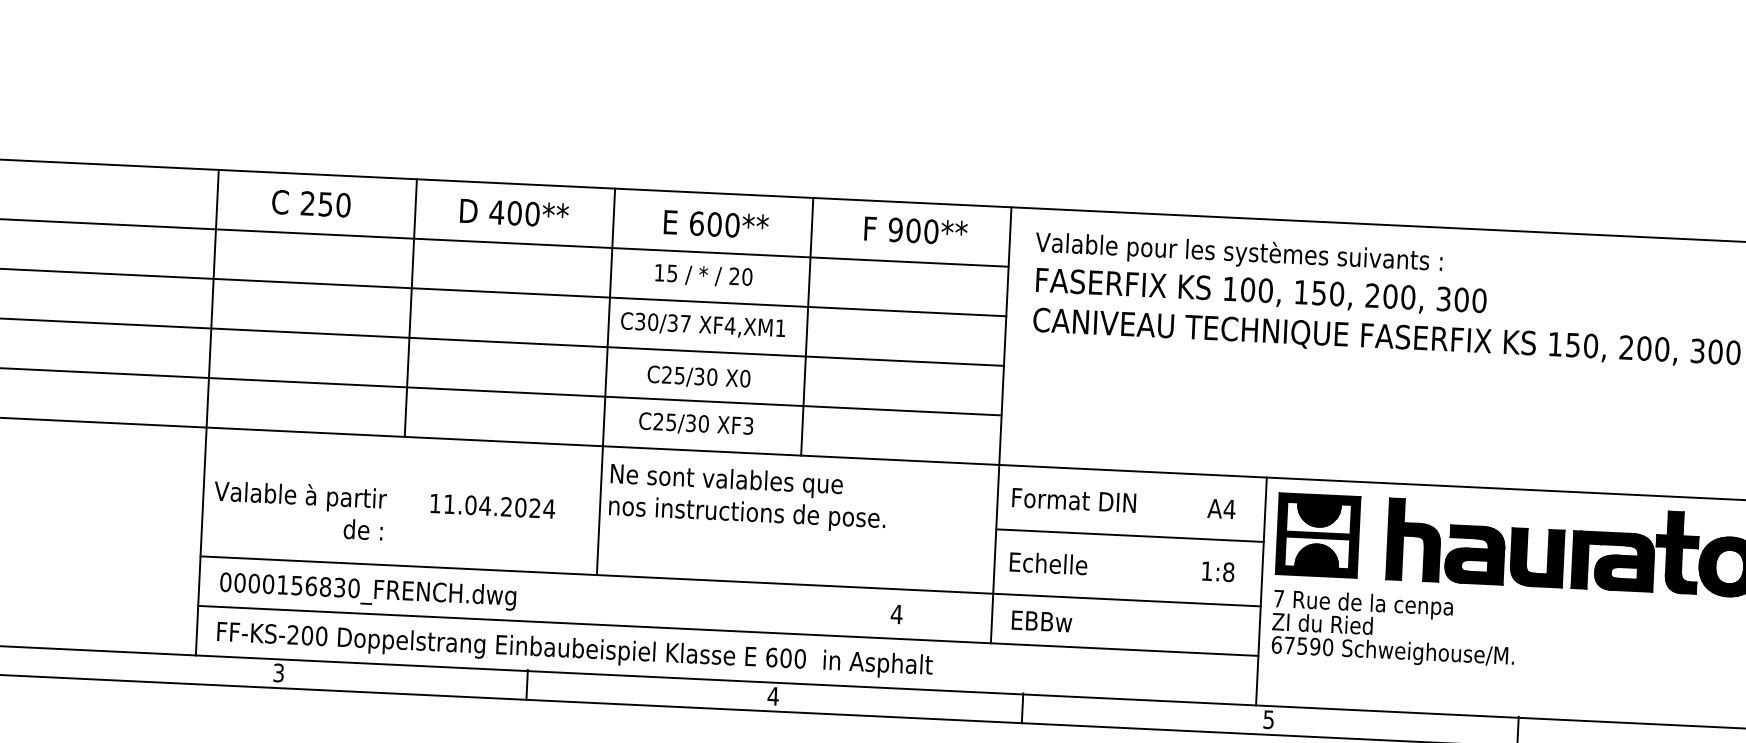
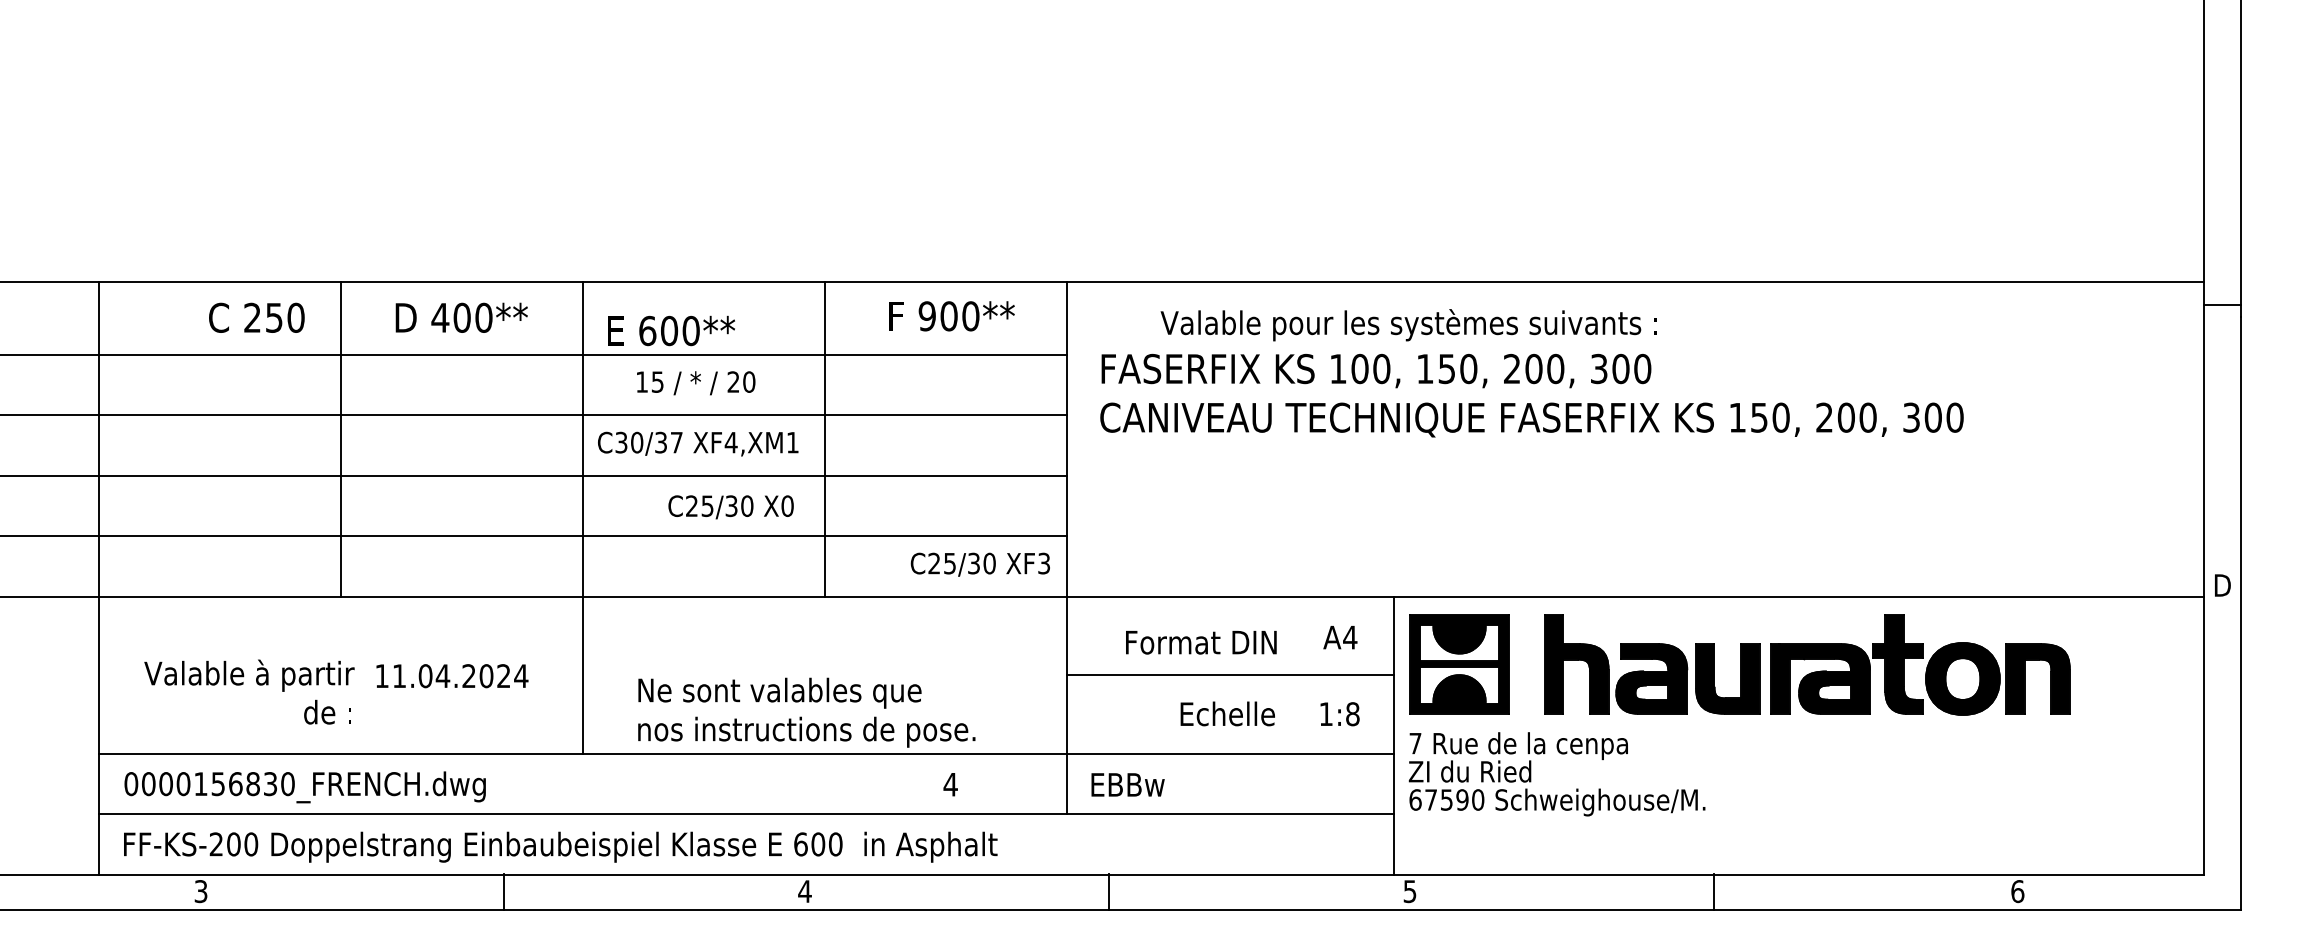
text: (311, 203) -> (256, 317), moved
text: (716, 224) -> (671, 330), moved
text: (1238, 253) -> (1408, 325), moved
text: (698, 377) -> (730, 507), moved
text: (695, 424) -> (979, 564), moved
text: (747, 498) -> (806, 712), moved
text: (1074, 500) -> (1201, 642), moved
text: (299, 509) -> (249, 691), moved
text: (1048, 563) -> (1227, 713), moved

